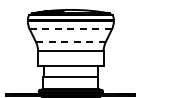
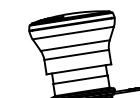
line: (71, 29) -> (73, 33), dashed -> solid
line: (70, 42) -> (74, 46), dashed -> solid

